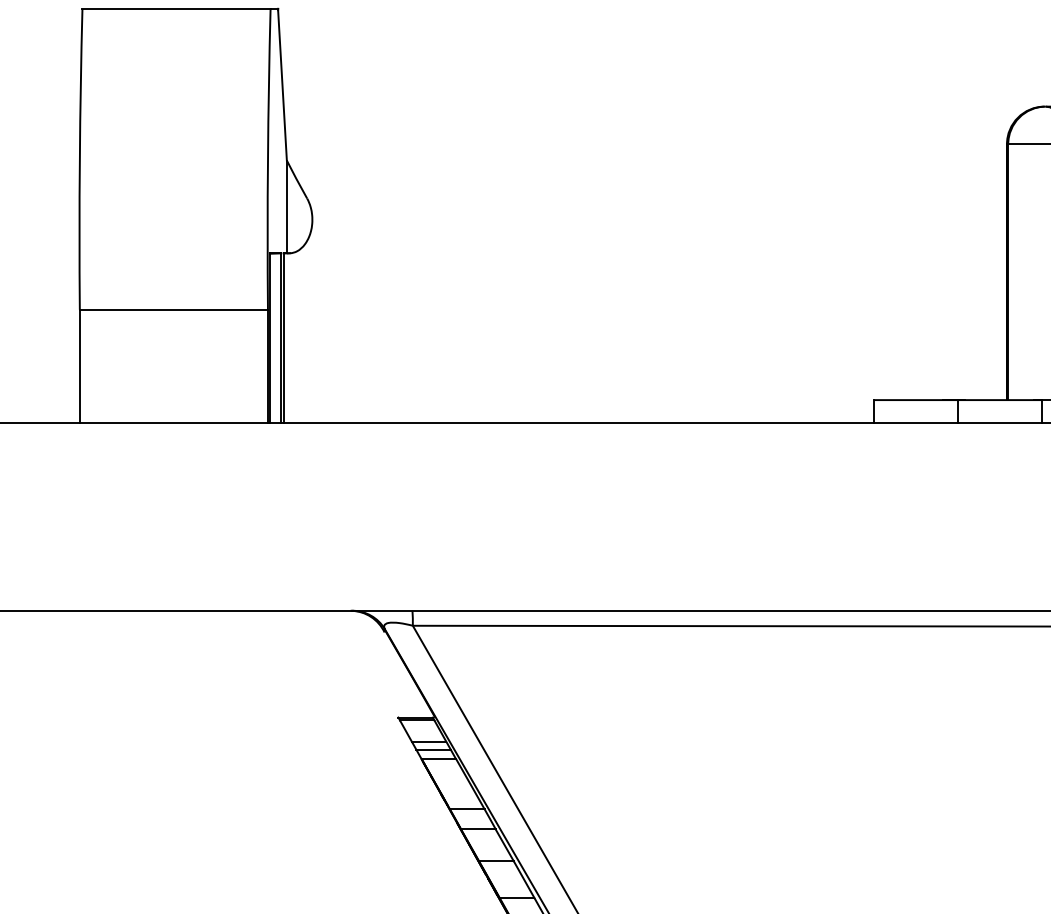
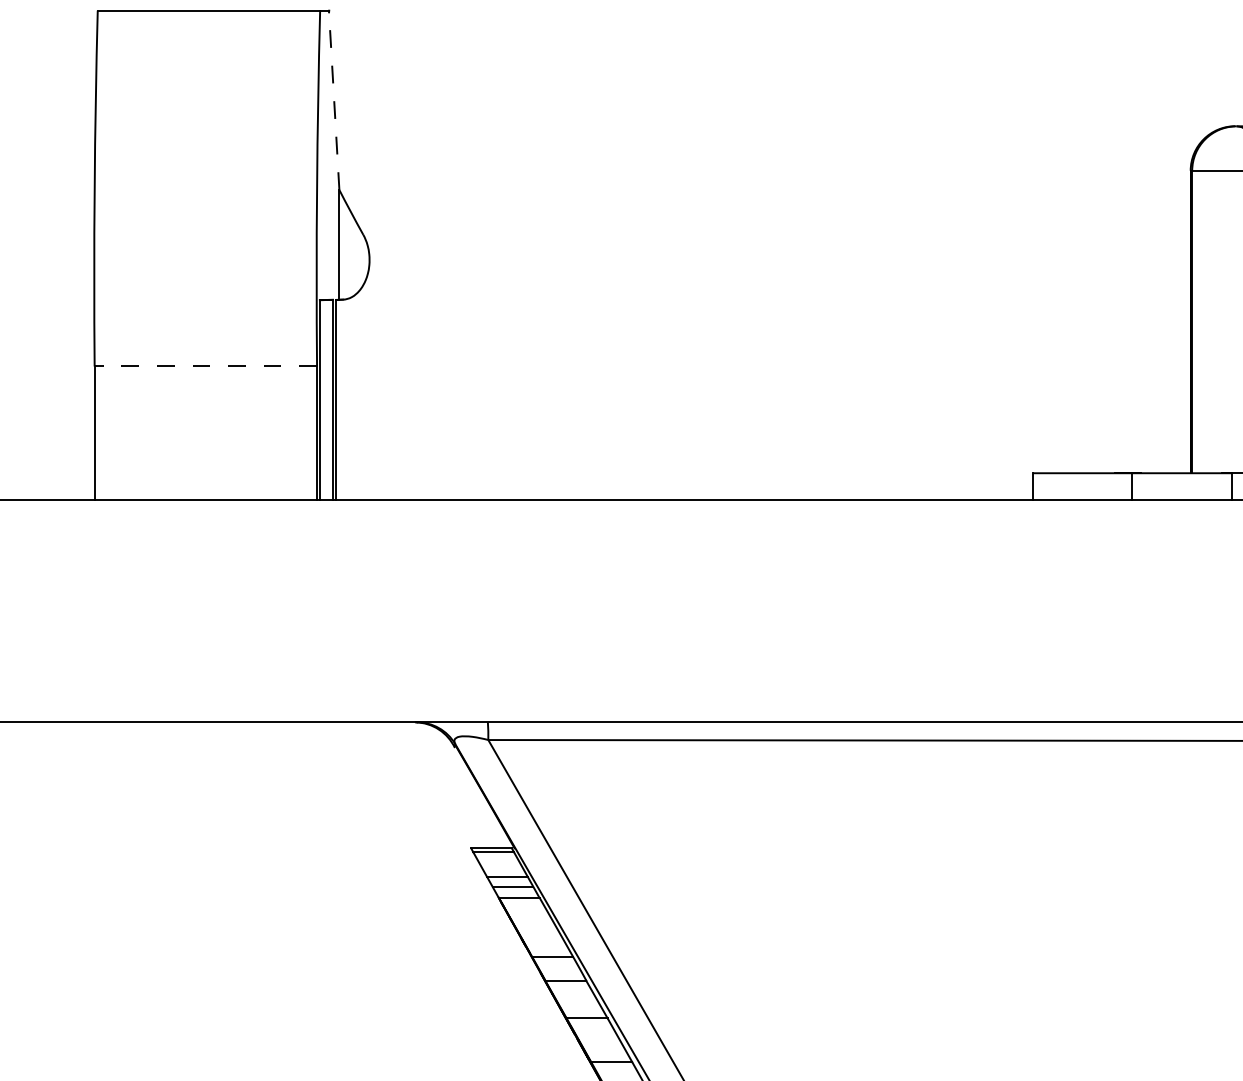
line: (282, 85) -> (334, 101), solid -> dashed
line: (173, 309) -> (205, 366), solid -> dashed

